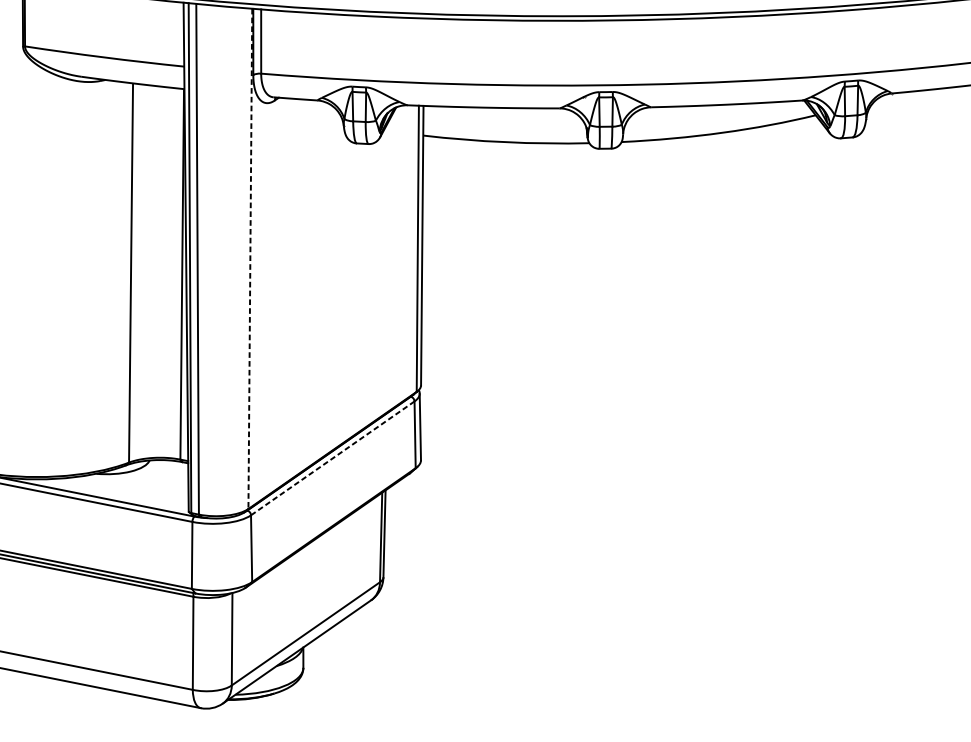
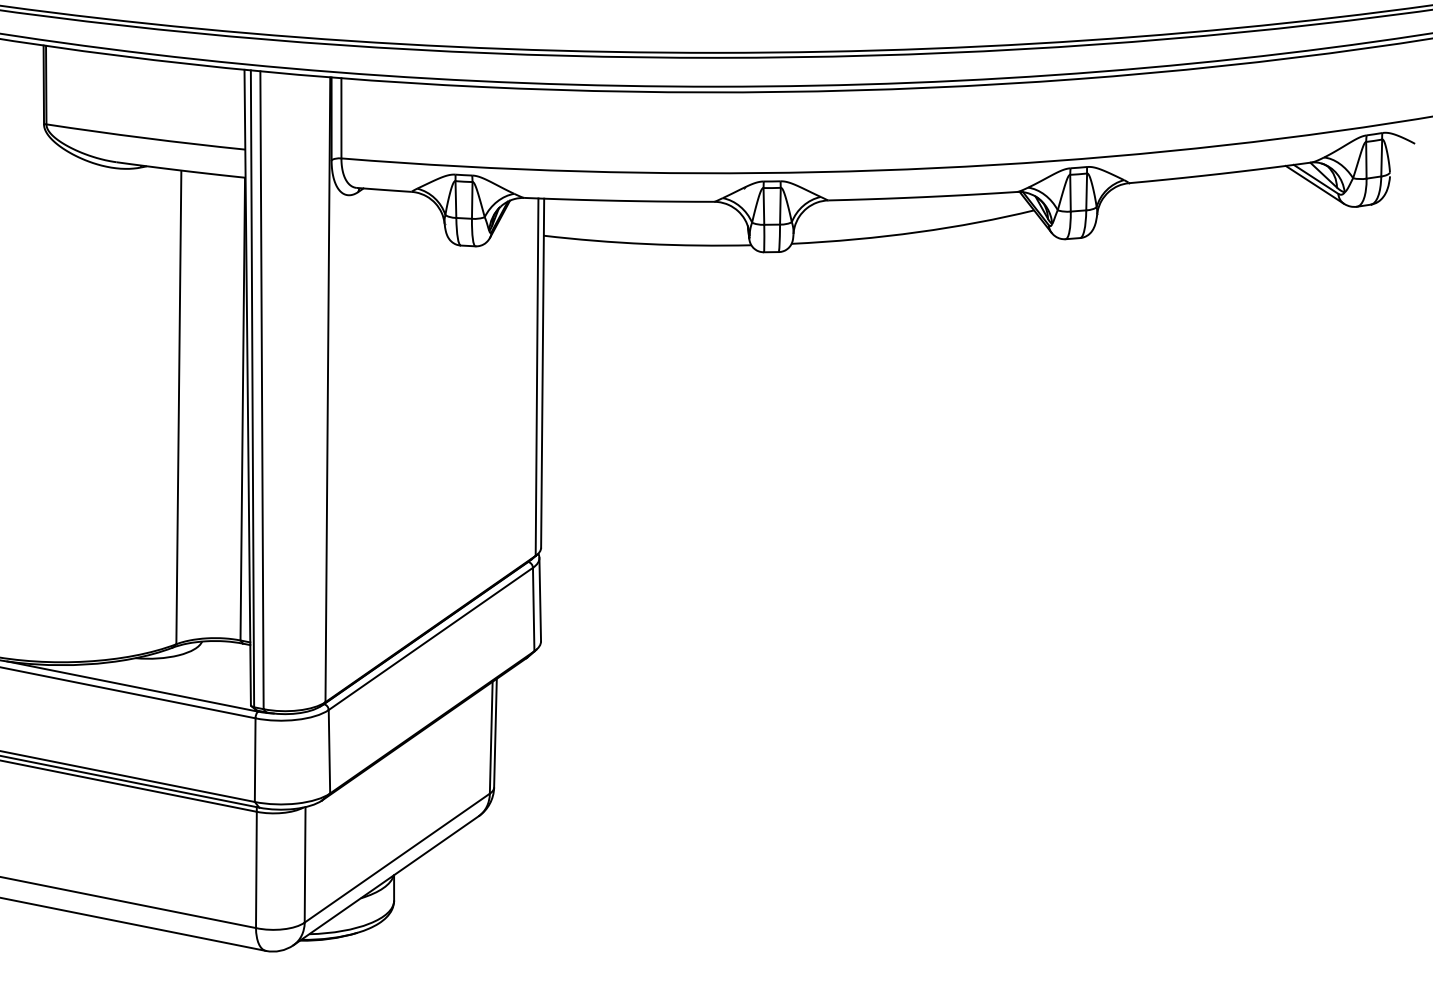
line: (250, 259) -> (327, 390), dashed -> solid
line: (333, 458) -> (431, 638), dashed -> solid

